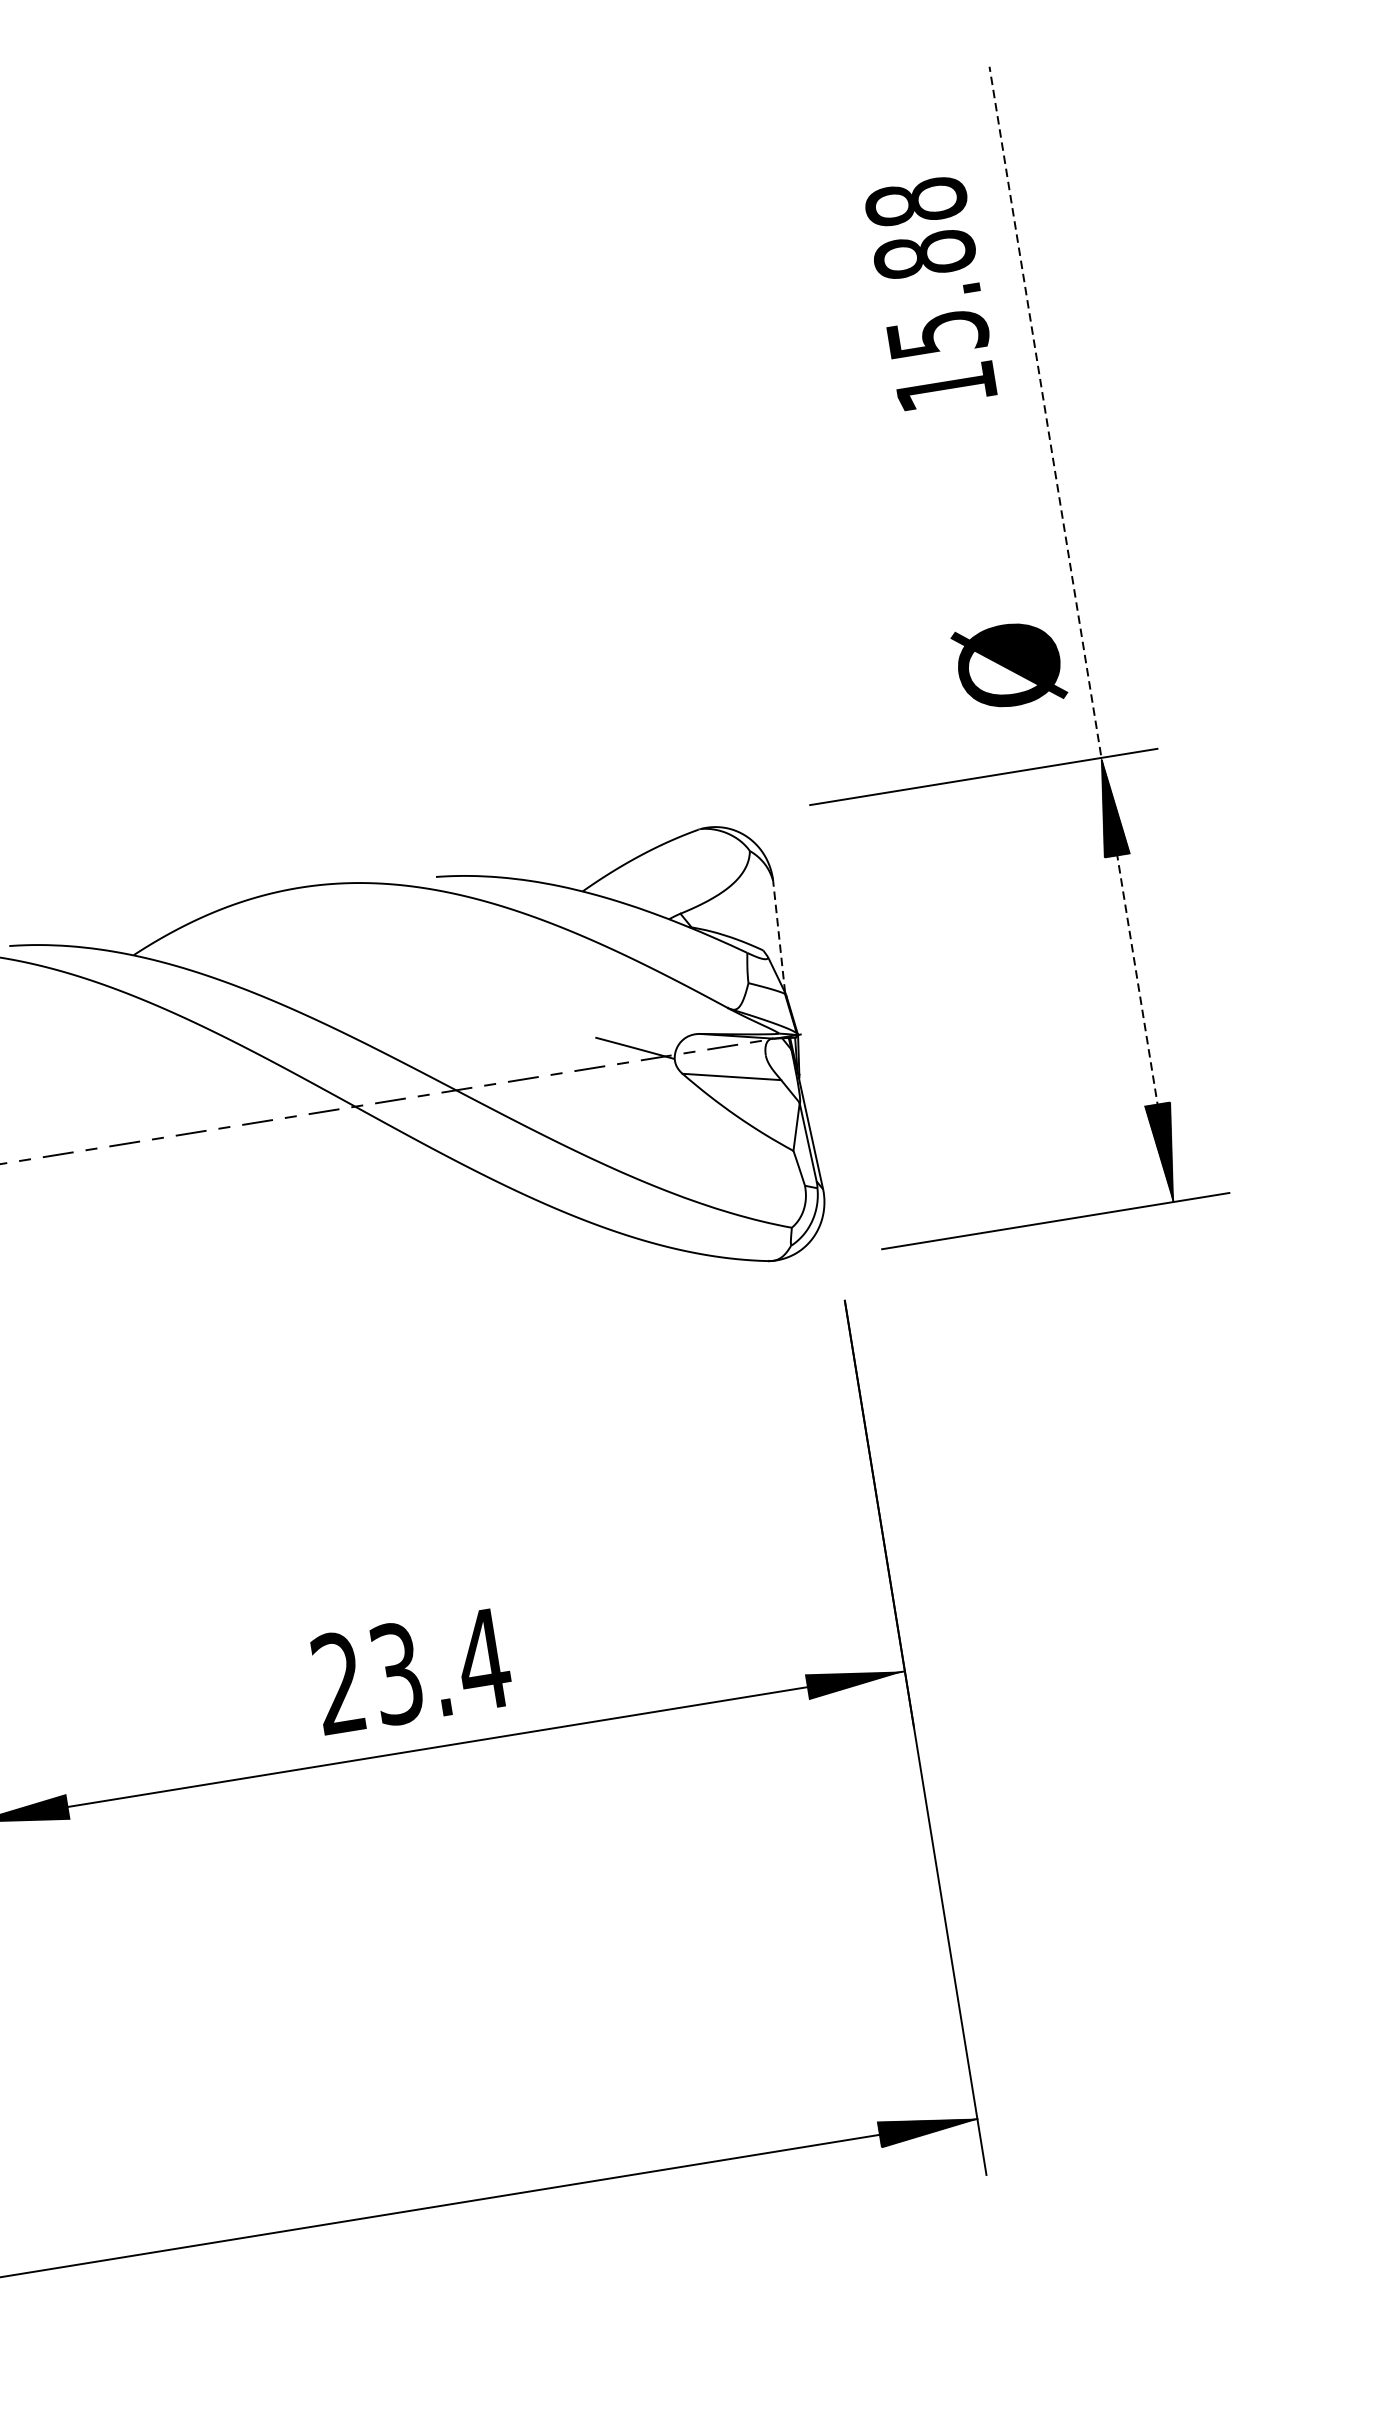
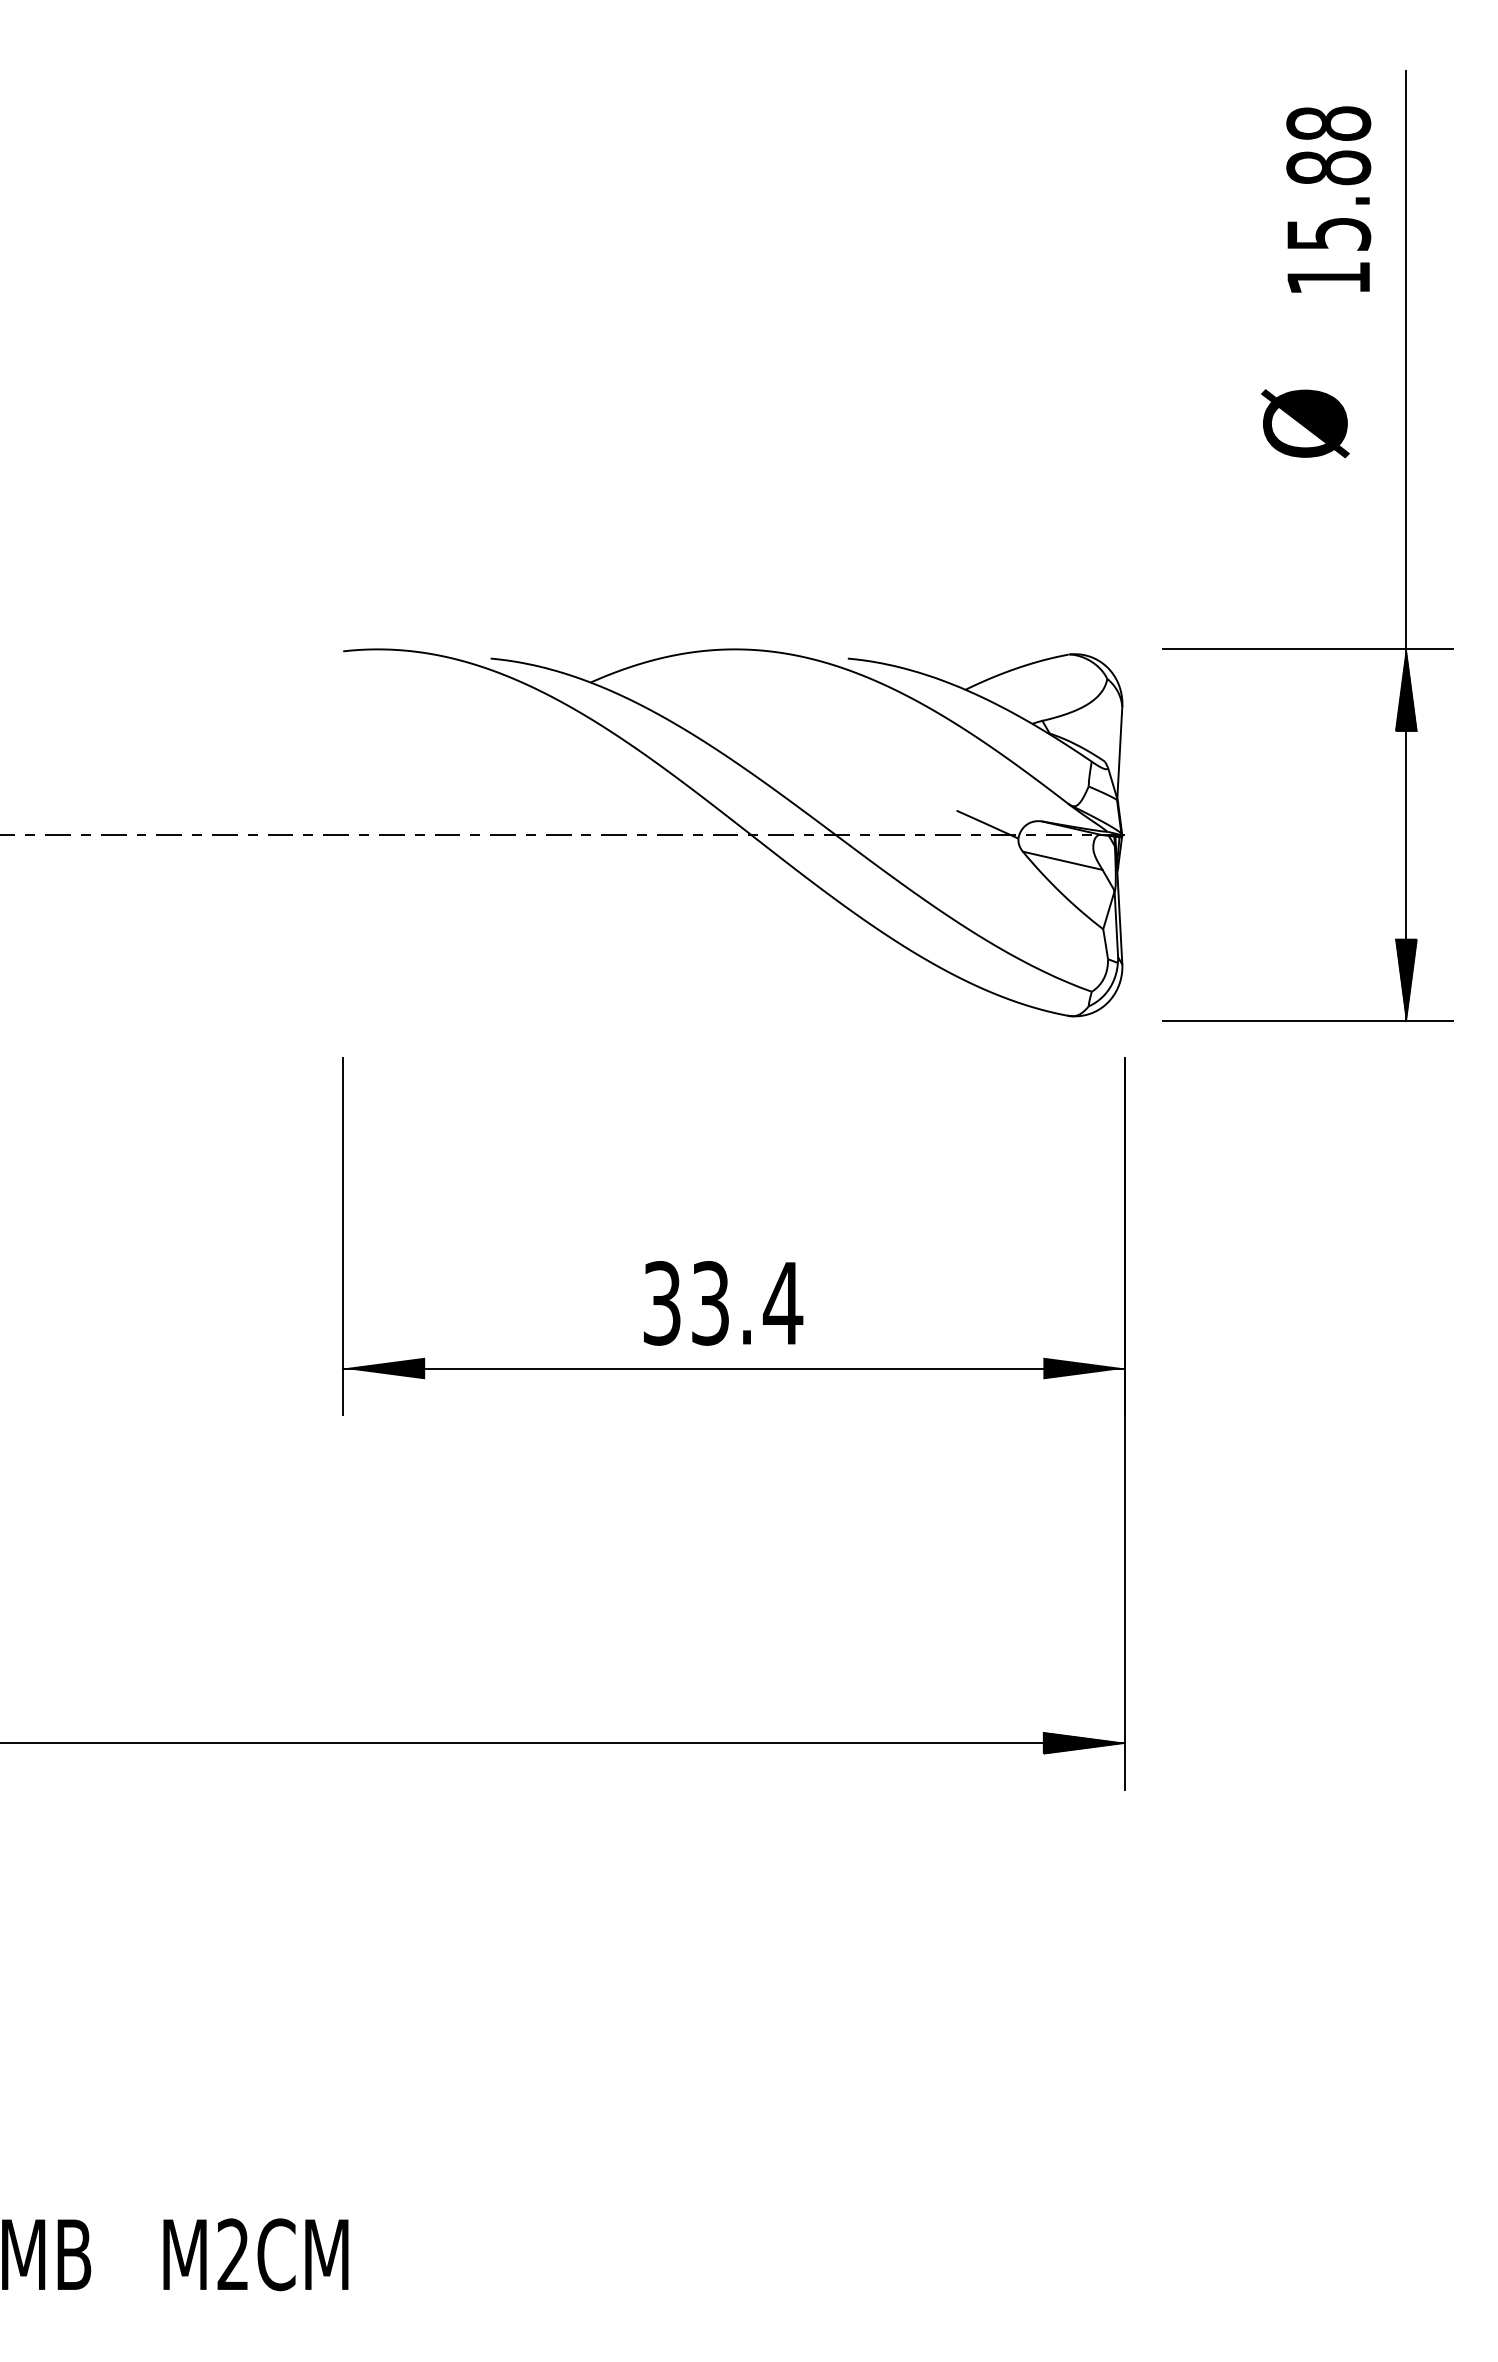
text: (930, 292) -> (1328, 199), moved
line: (1081, 633) -> (1406, 545), dashed -> solid
text: (1009, 665) -> (1305, 423), moved
line: (778, 936) -> (1119, 752), dashed -> solid
text: (338, 1683) -> (661, 1303), 23.4 -> 33.4

